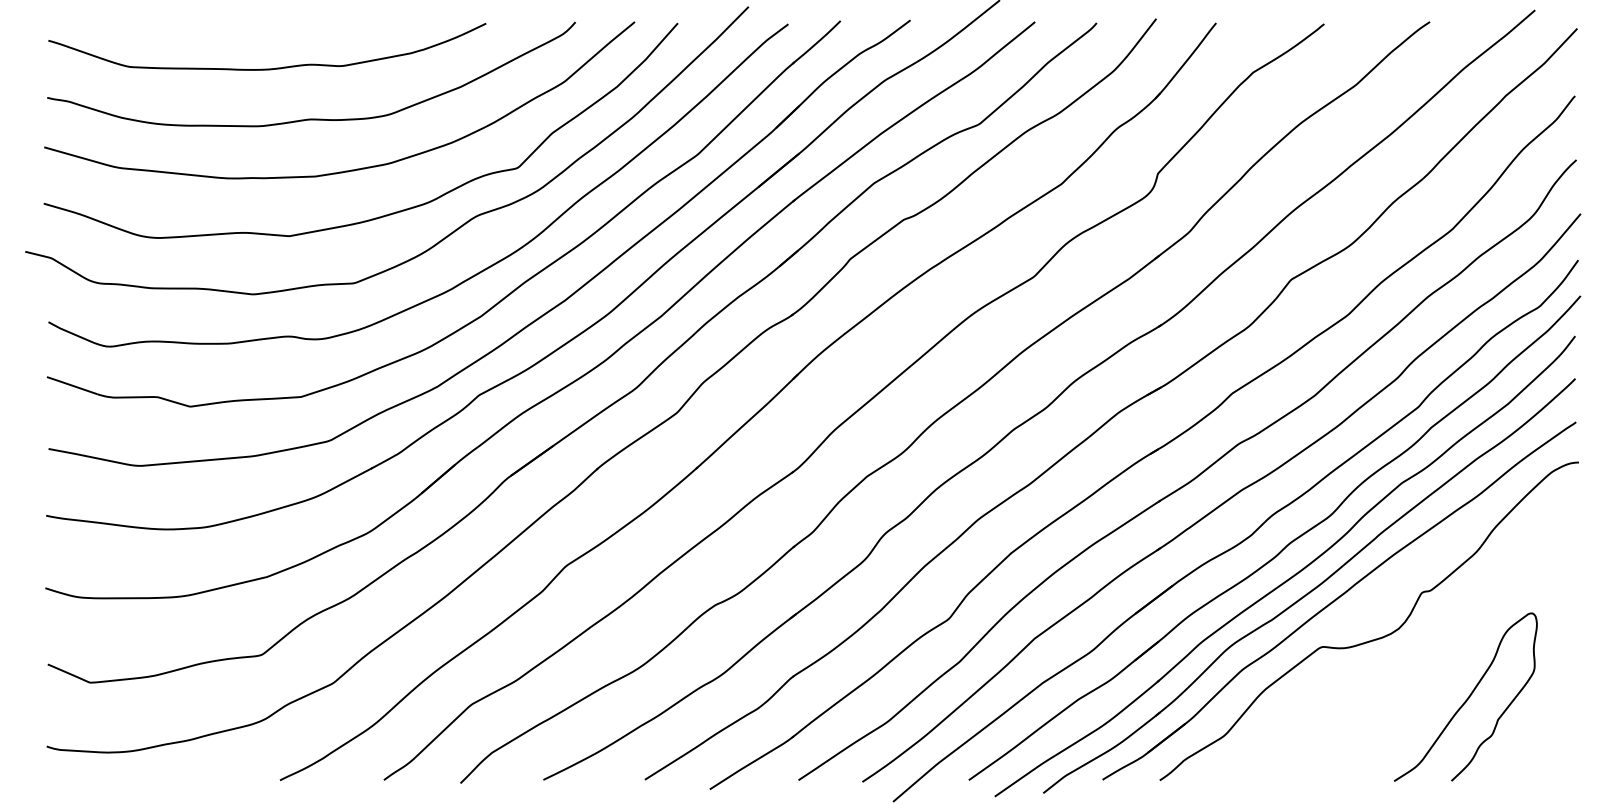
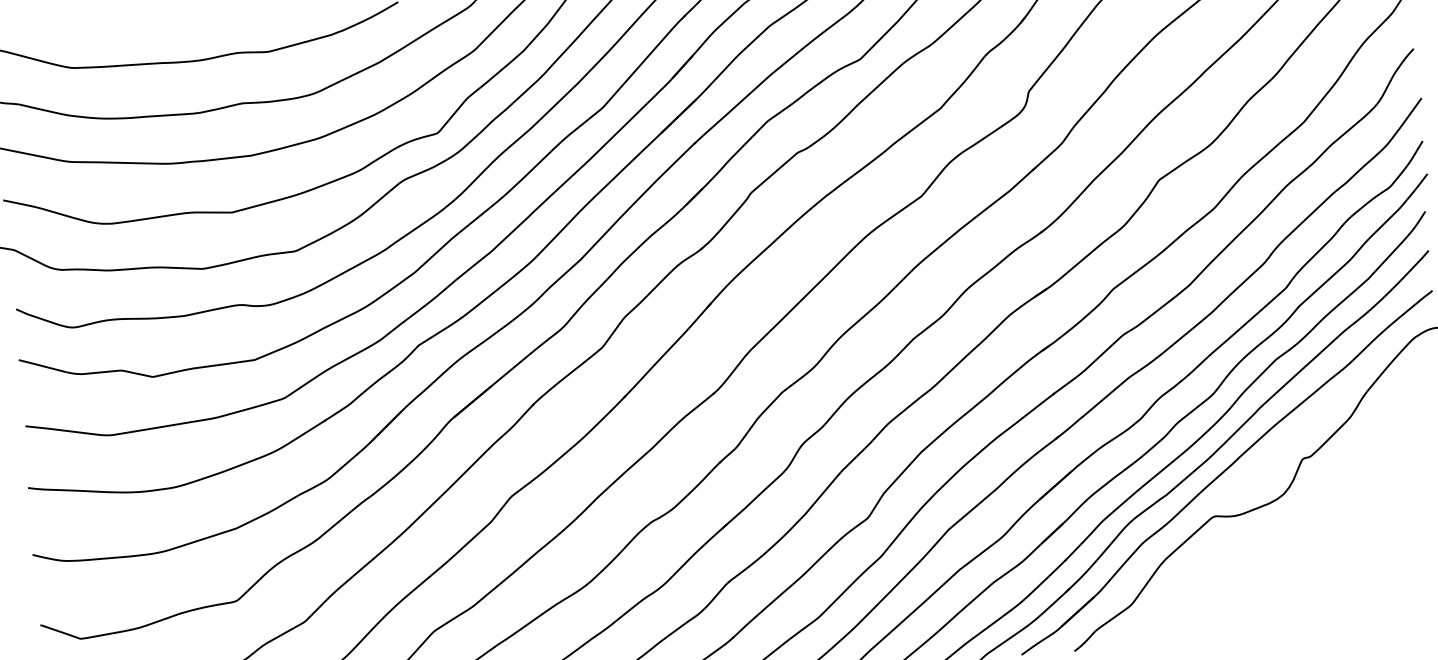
curve: (1467, 697) -> (1352, 552), removed

